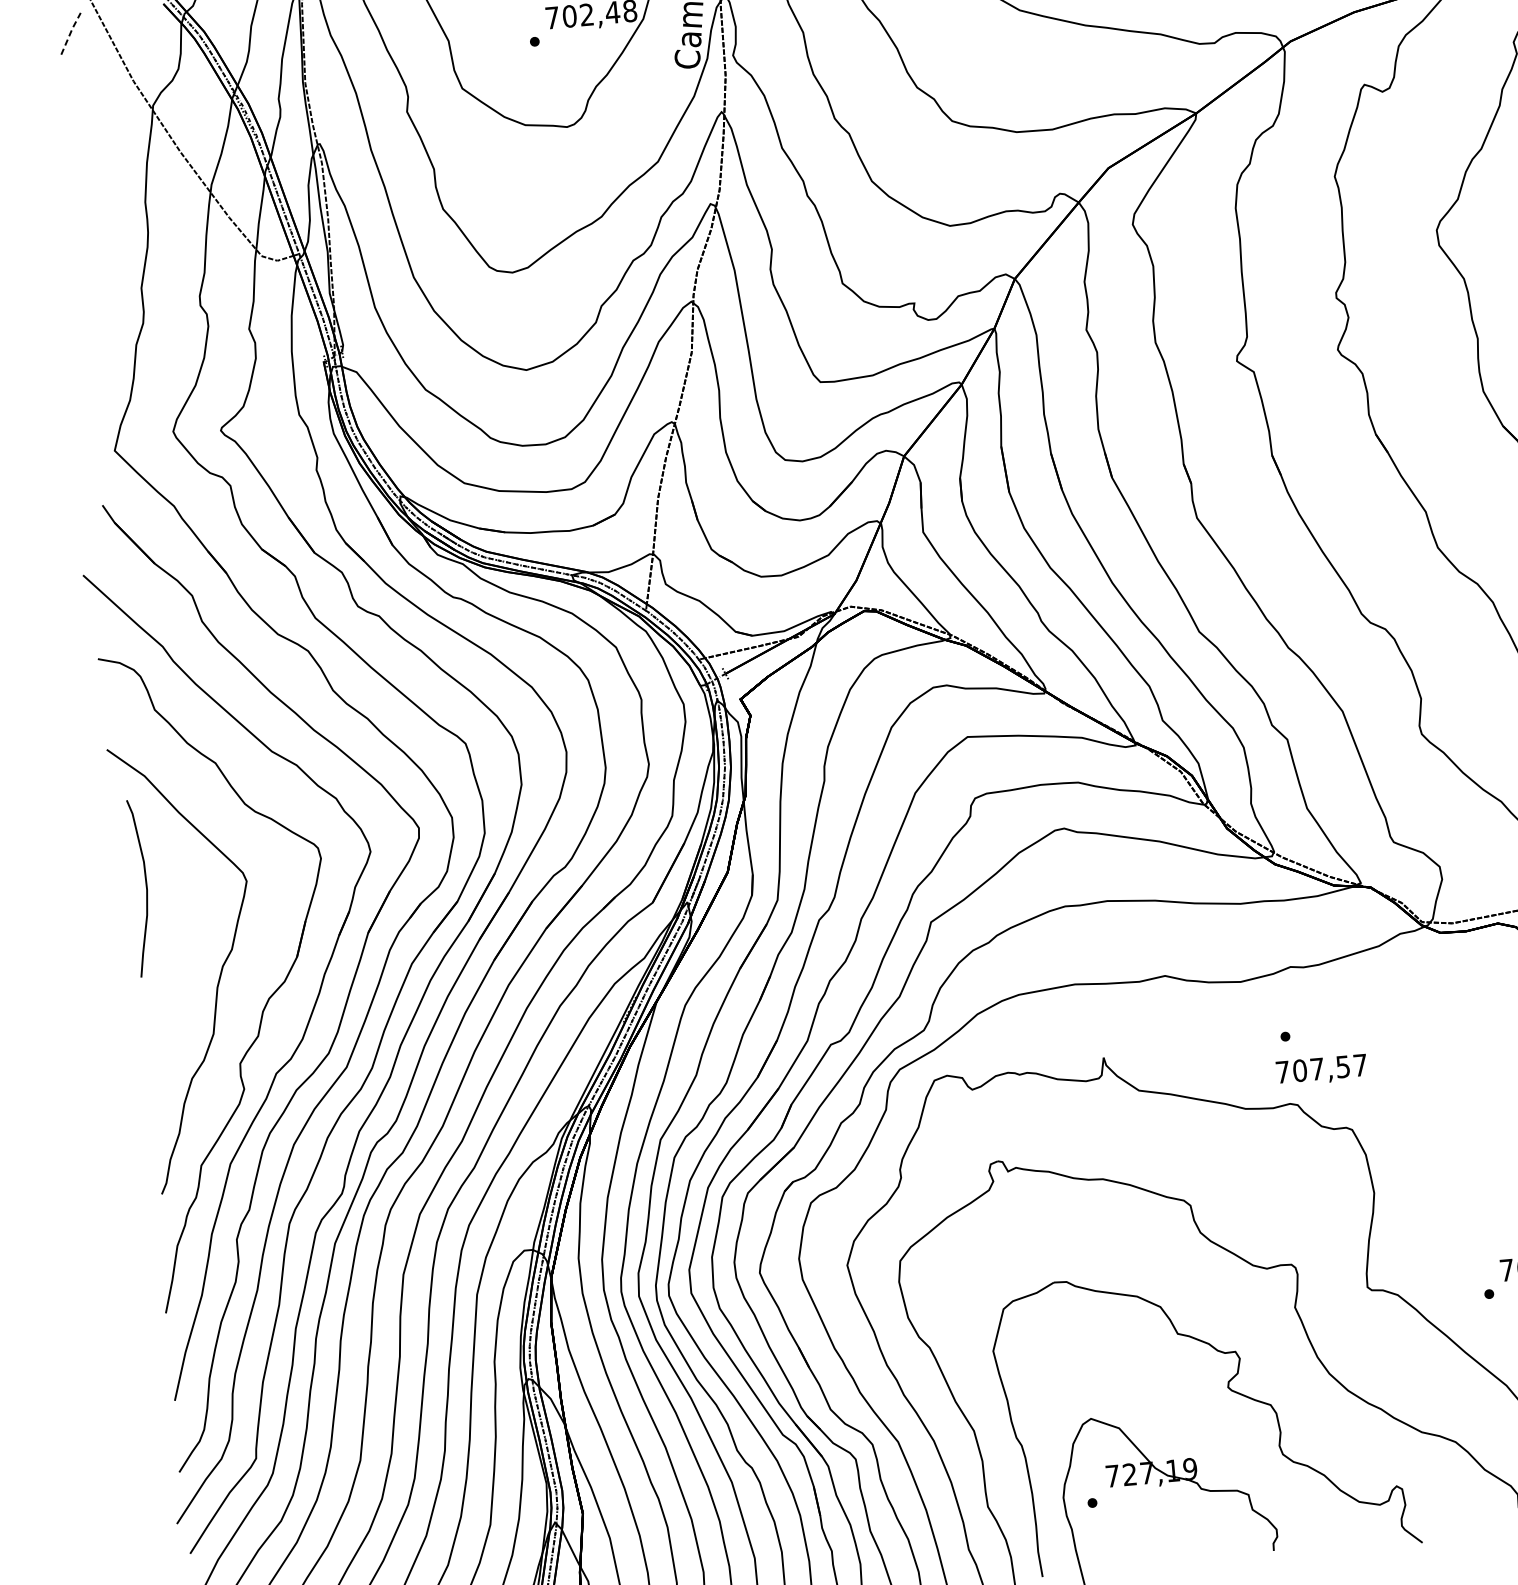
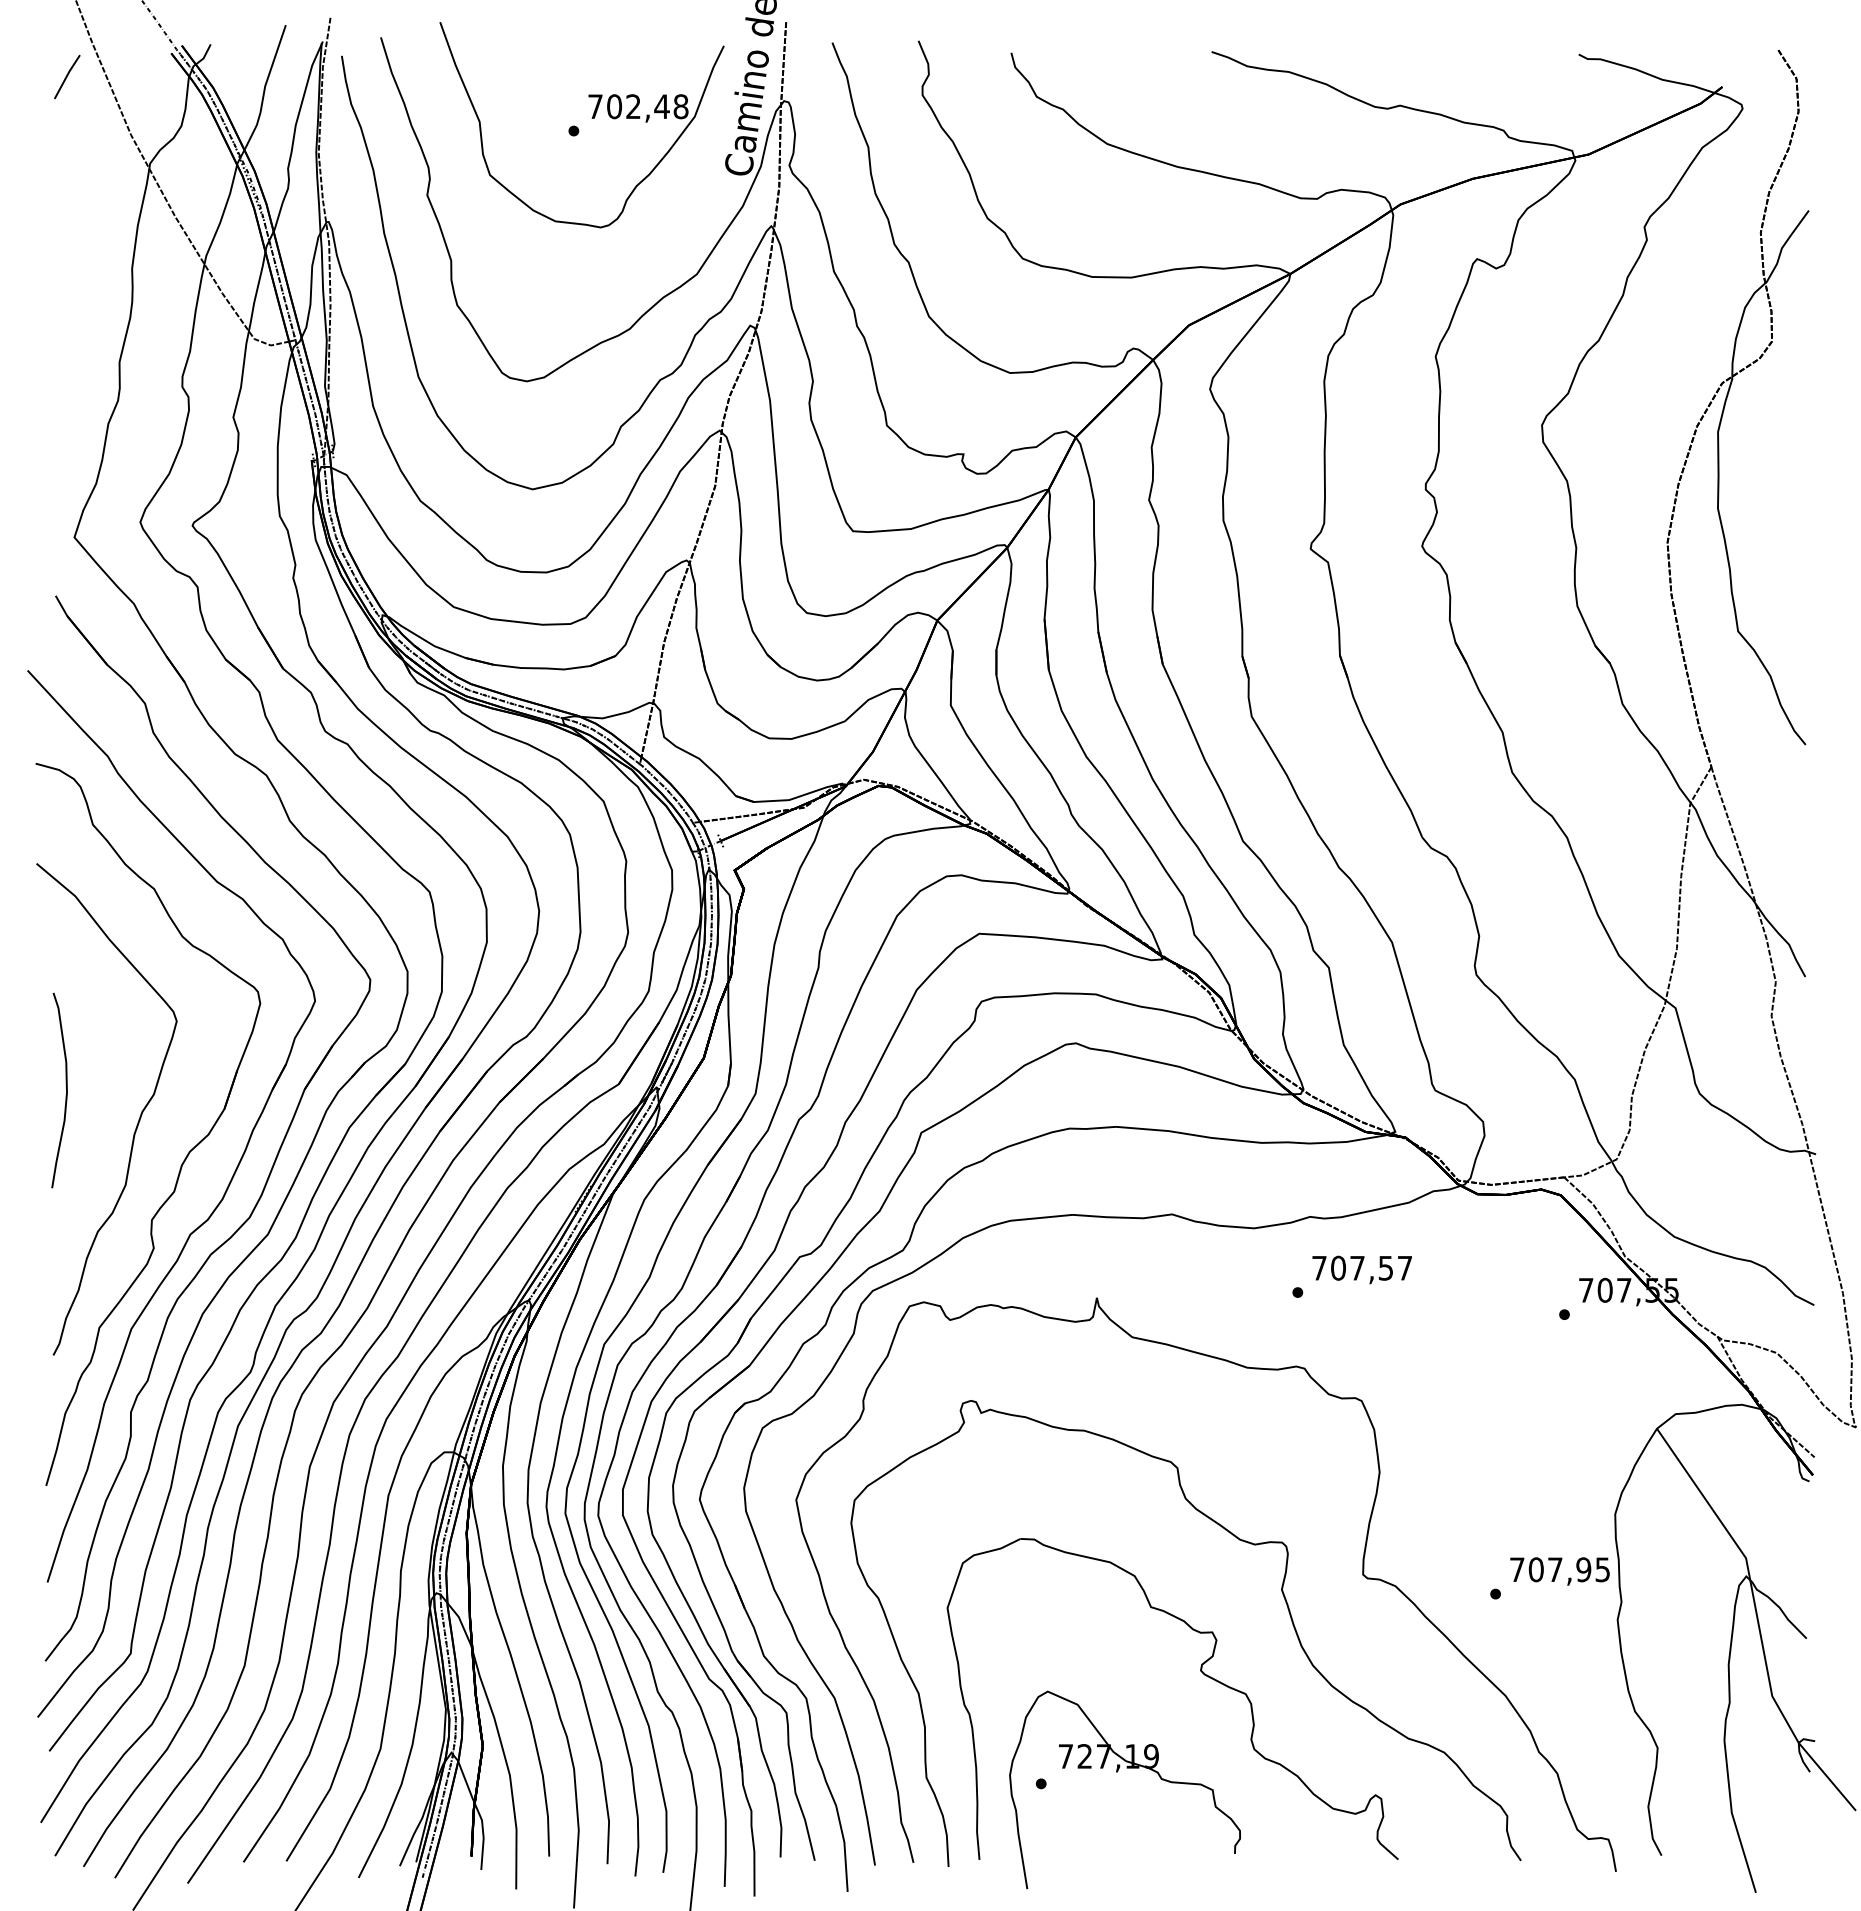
line: (71, 32) -> (67, 75), dashed -> solid
curve: (146, 887) -> (66, 1090), moved
text: (1321, 1069) -> (1361, 1269), moved

